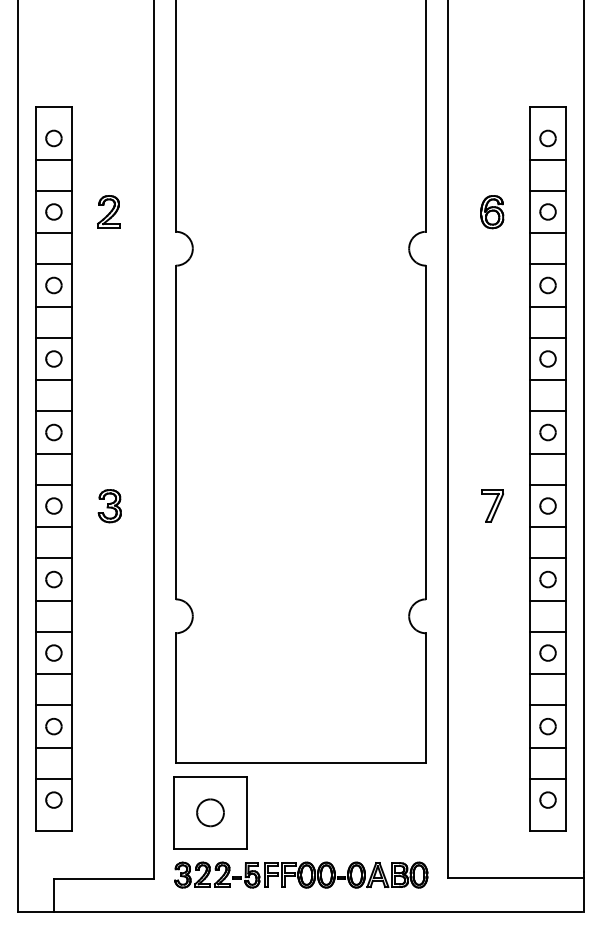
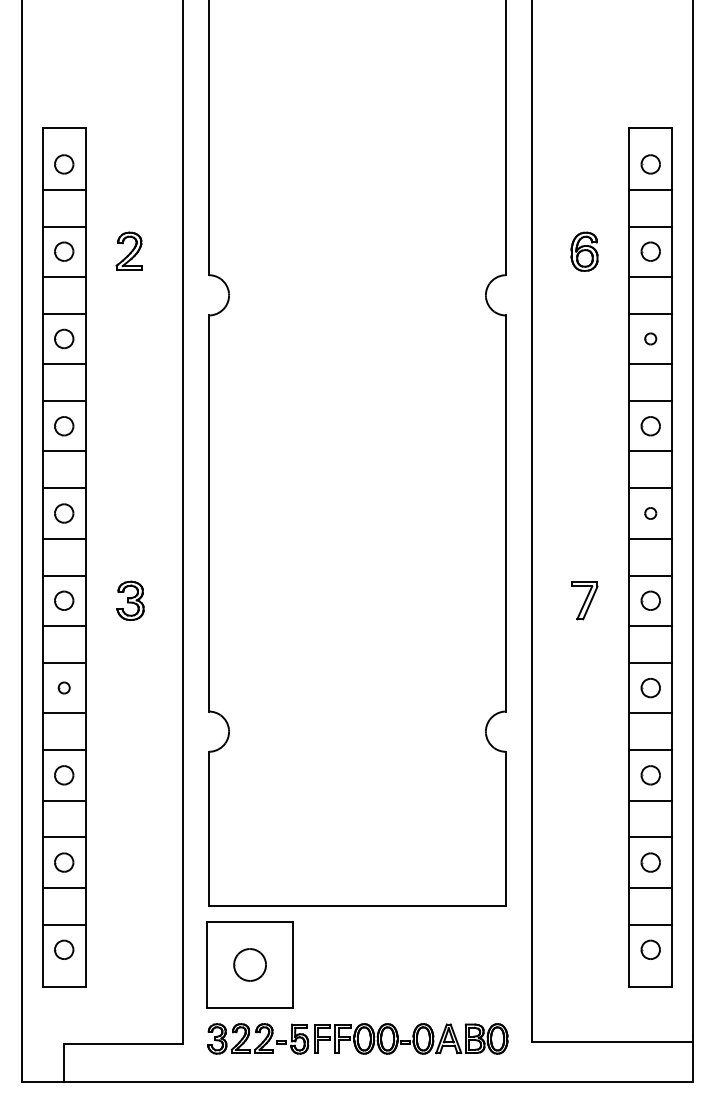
part: (547, 285) -> (650, 338), size x0.6
part: (547, 432) -> (650, 513), size x0.6
part: (53, 579) -> (63, 687), size x0.6

